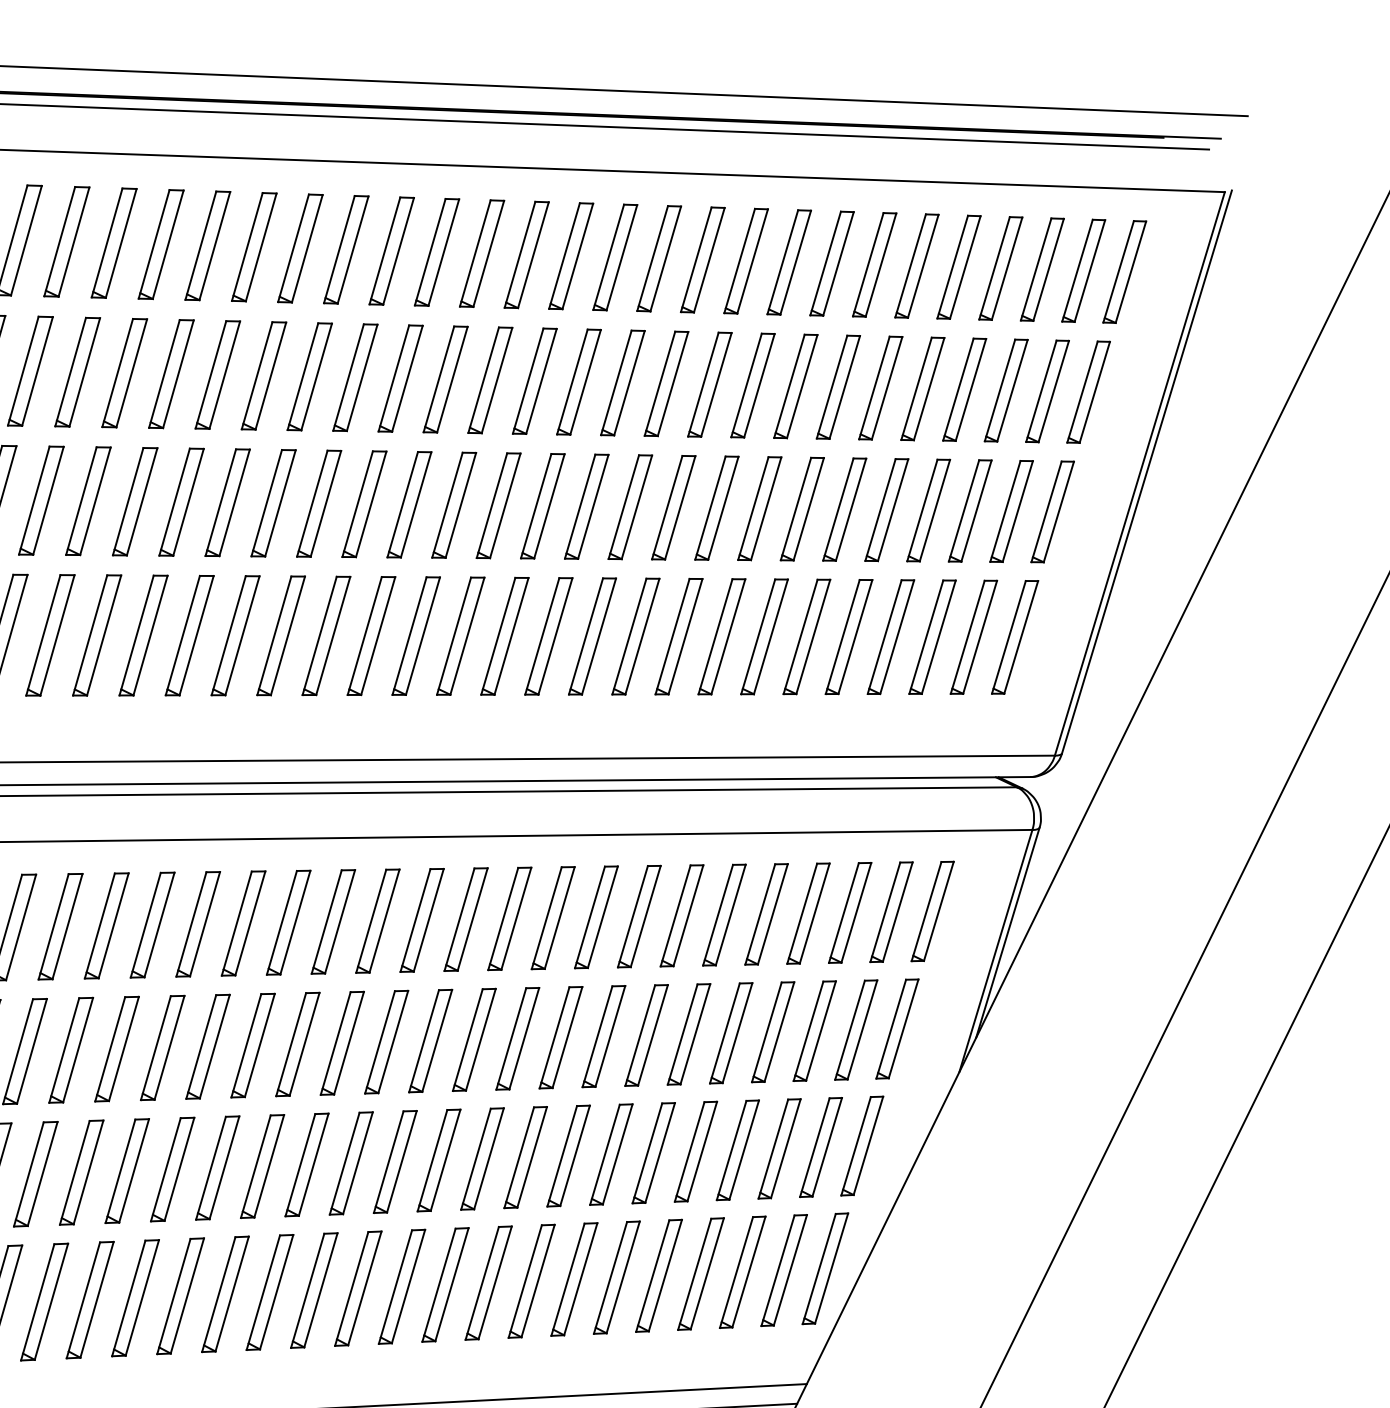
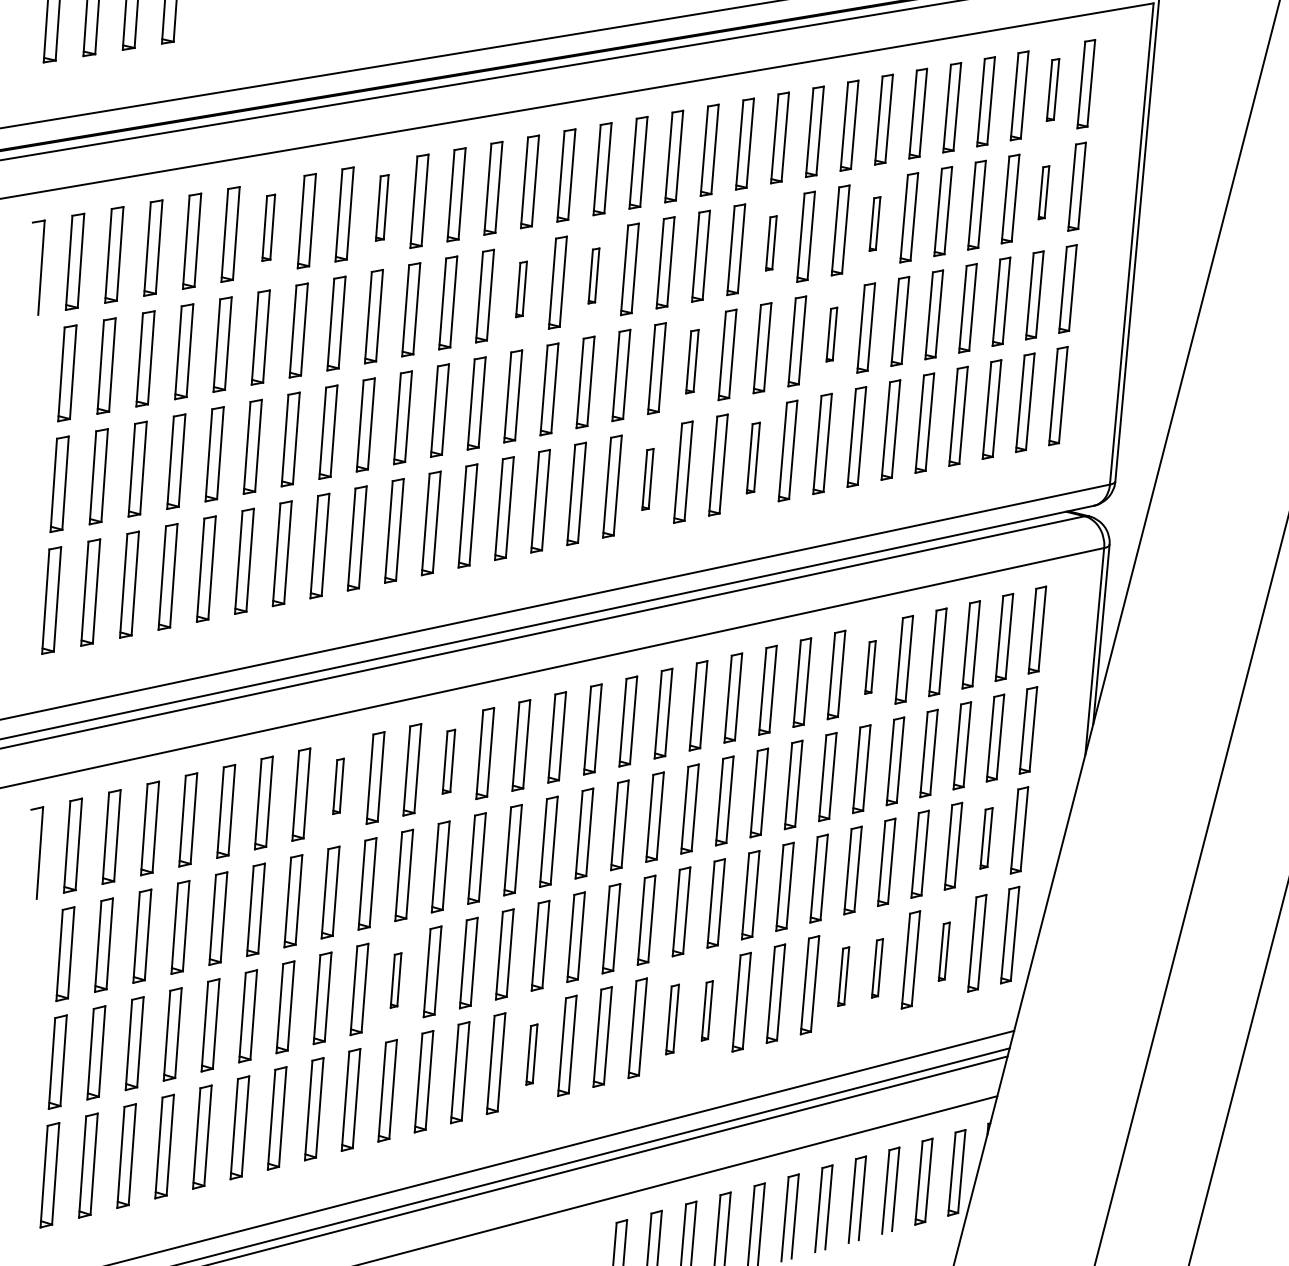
part: (113, 242) -> (268, 227), size x0.7
part: (254, 246) -> (382, 207), size x0.7
part: (1083, 270) -> (1052, 89), size x0.7
part: (400, 378) -> (521, 289), size x0.6
part: (489, 379) -> (593, 275), size x0.6
part: (710, 385) -> (771, 243), size x0.6
part: (837, 386) -> (874, 223), size x0.6
part: (1047, 390) -> (1043, 192), size x0.6
part: (586, 506) -> (692, 361), size x0.7
part: (759, 508) -> (831, 334), size x0.6
part: (504, 636) -> (647, 479), size x0.6
part: (636, 636) -> (753, 457), size x0.7
part: (724, 915) -> (870, 667), size x0.6
part: (197, 924) -> (448, 761), size x0.7
part: (60, 926) -> (338, 786), size x0.6
part: (820, 1147) -> (986, 838), size x0.7
part: (80, 1172) -> (395, 980), size x0.6
part: (743, 1272) -> (944, 951), size x0.6
part: (659, 1276) -> (877, 968), size x0.6
part: (616, 1277) -> (843, 976), size x0.6
part: (445, 1284) -> (707, 1010), size x0.6
part: (401, 1286) -> (672, 1019), size x0.7
part: (225, 1293) -> (531, 1054), size x0.6

